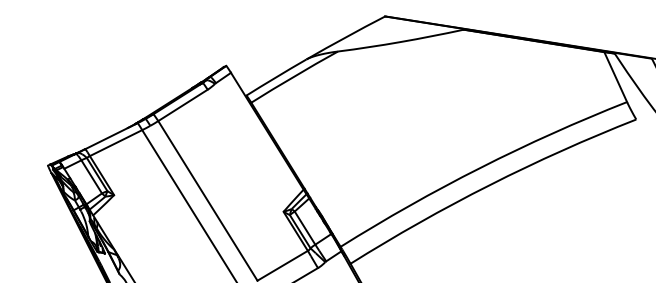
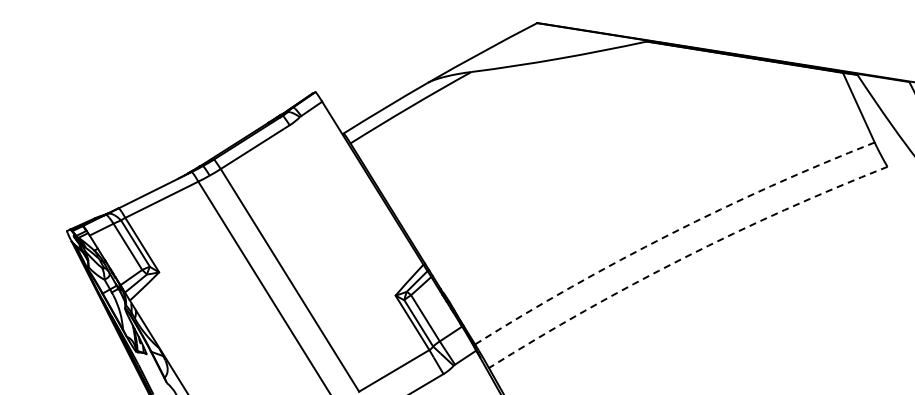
arc: (480, 168) -> (670, 234), solid -> dashed
arc: (490, 185) -> (683, 258), solid -> dashed

